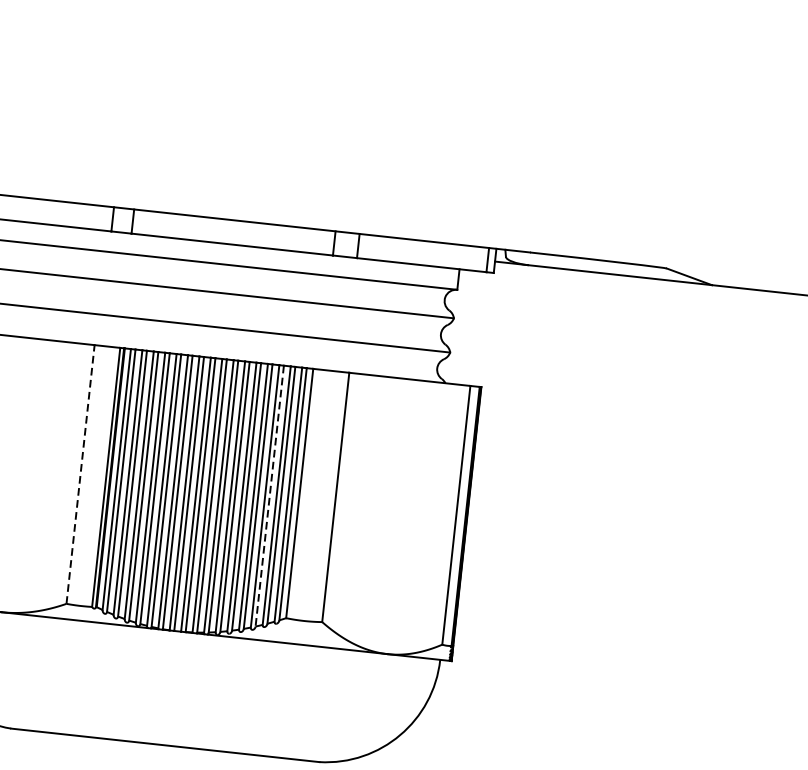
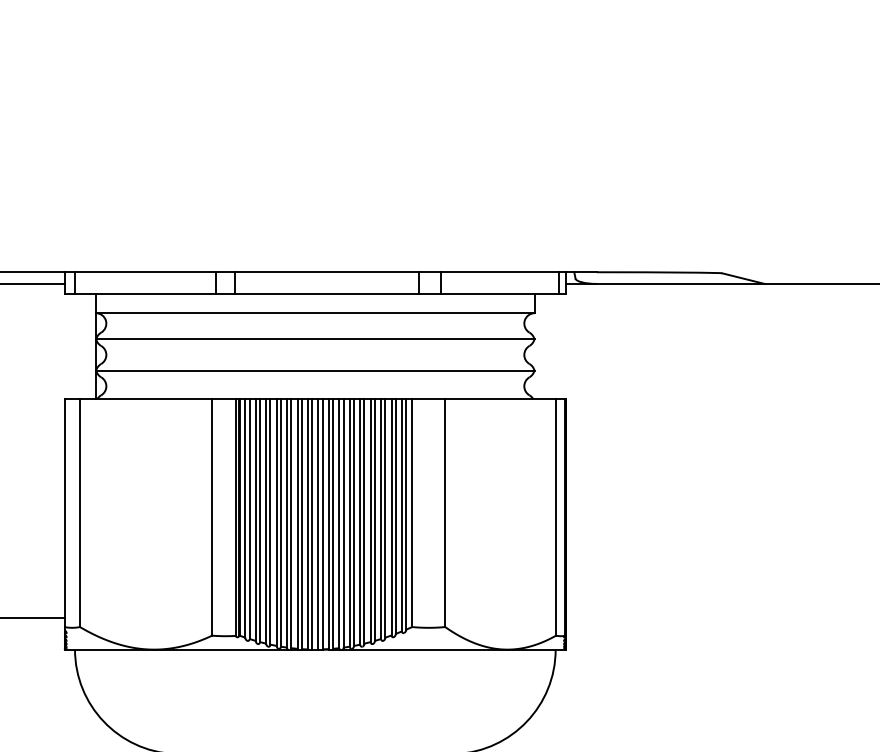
line: (81, 473) -> (212, 516), dashed -> solid
line: (269, 496) -> (385, 518), dashed -> solid

